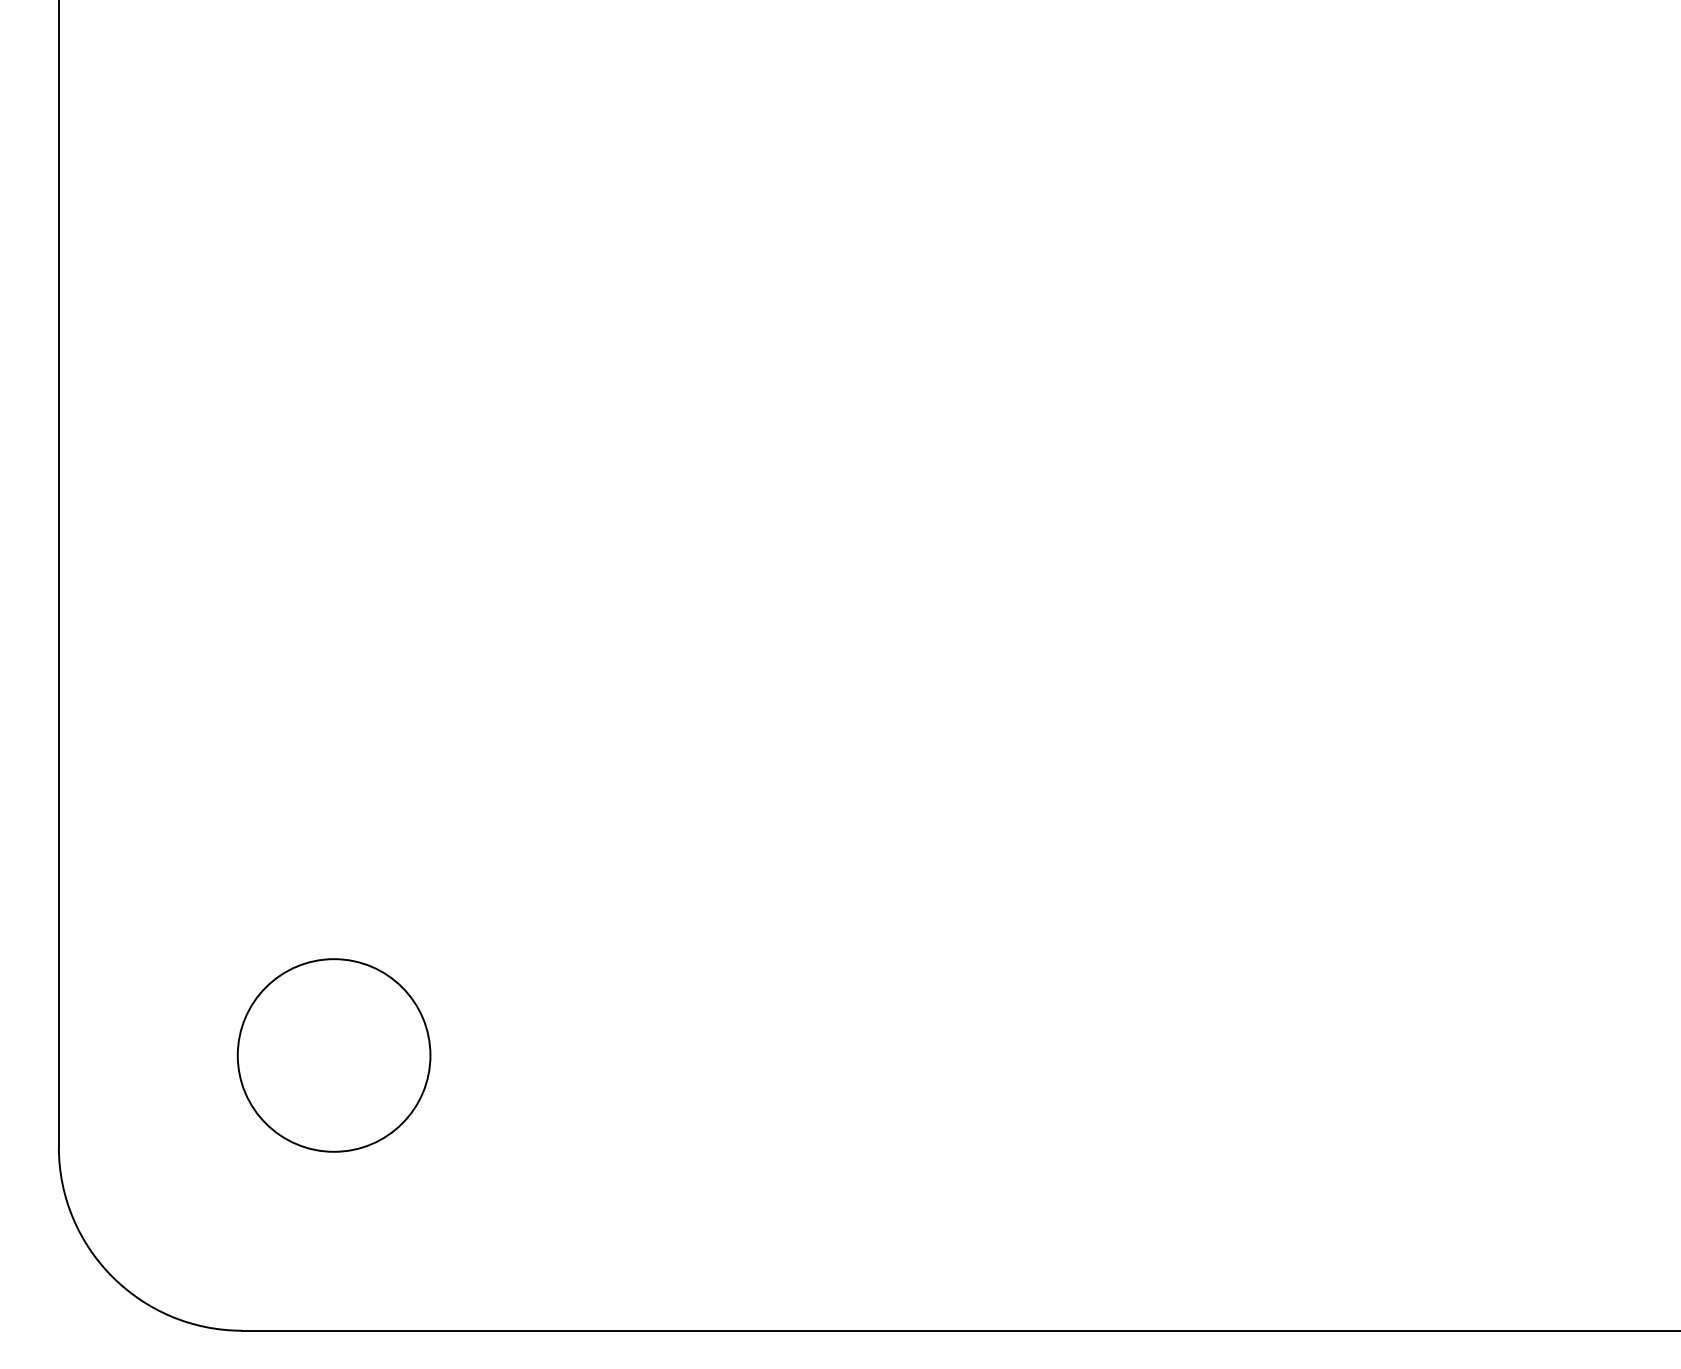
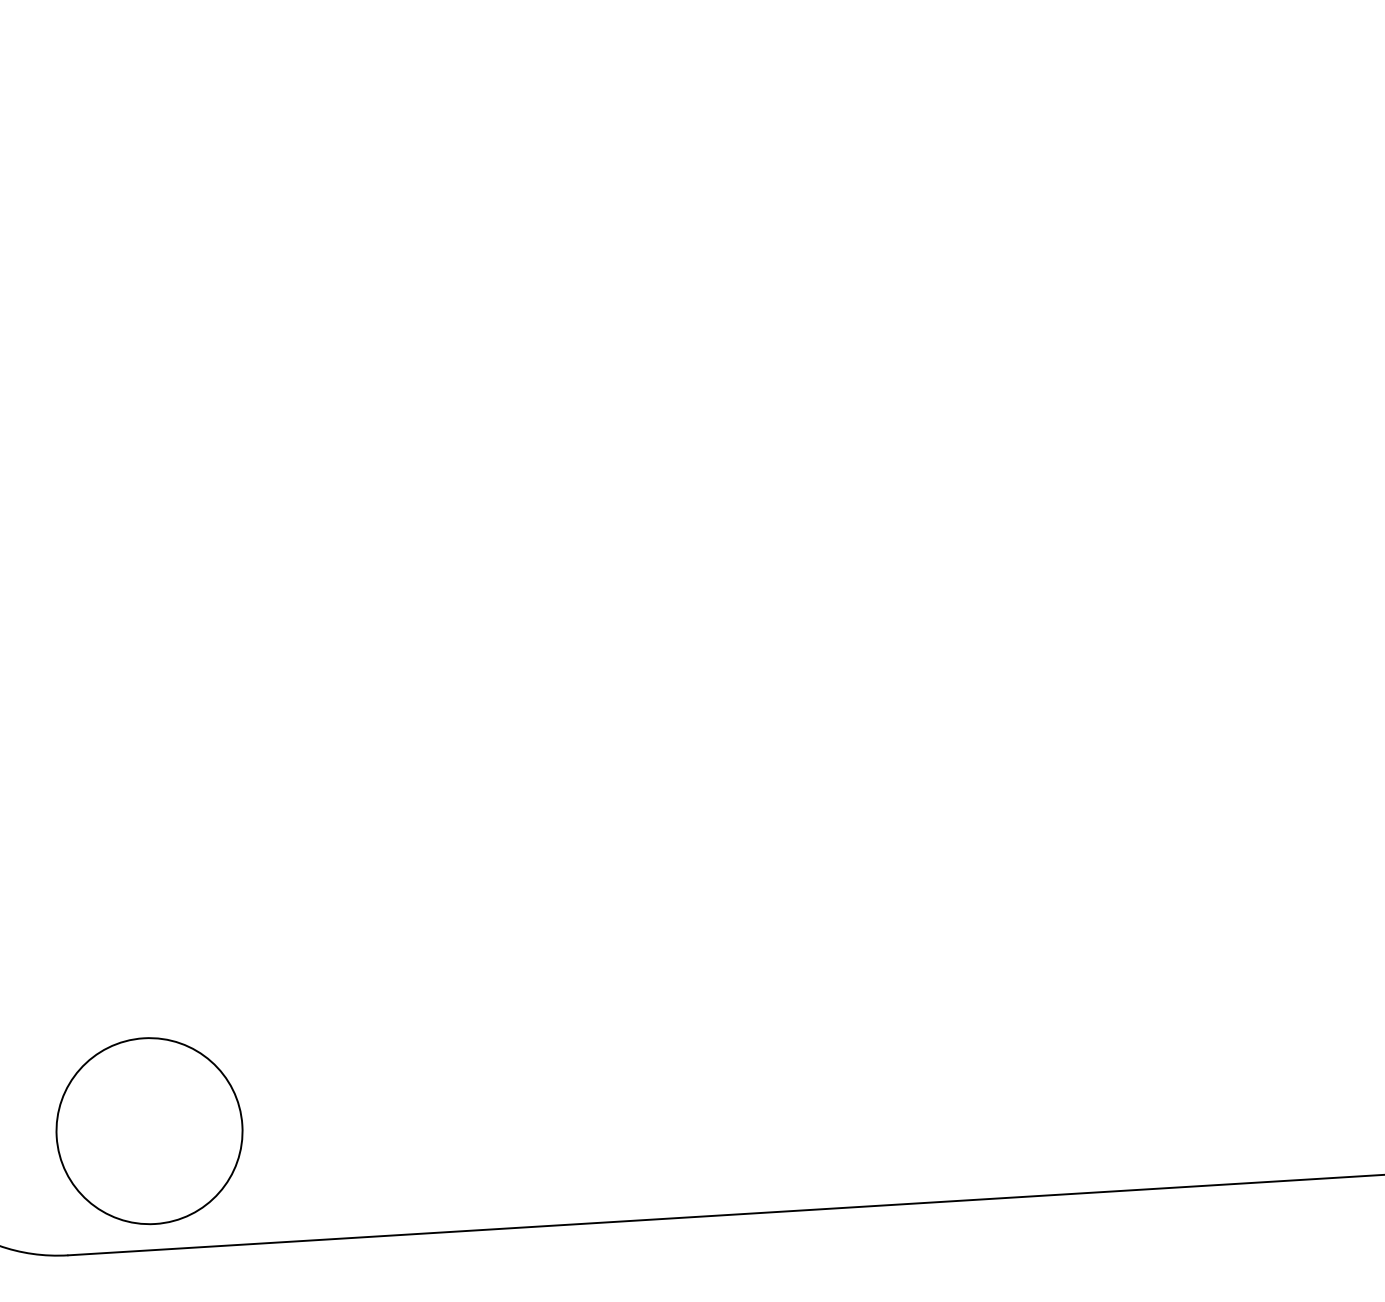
circle: (333, 1055) -> (148, 1131), moved

